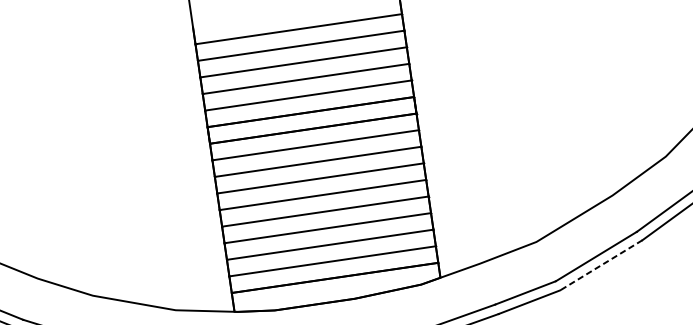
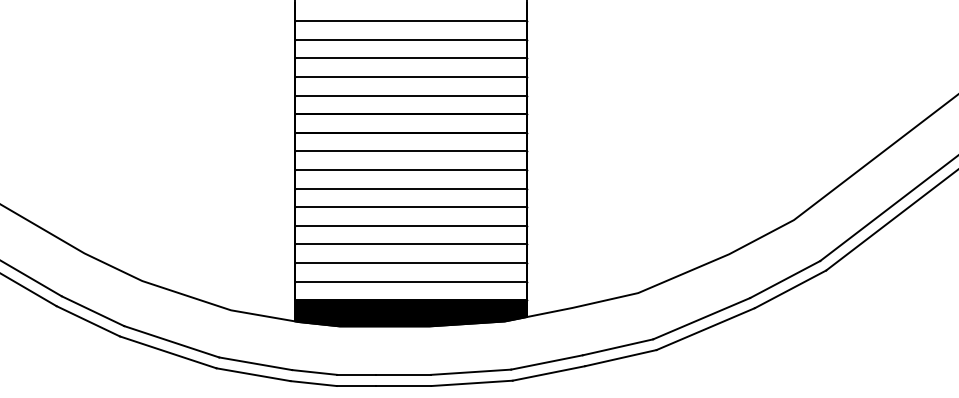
line: (601, 265) -> (705, 329), dashed -> solid
fill: (337, 289) -> (411, 313), added

